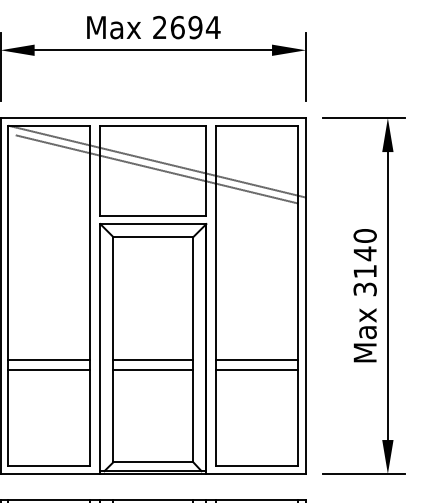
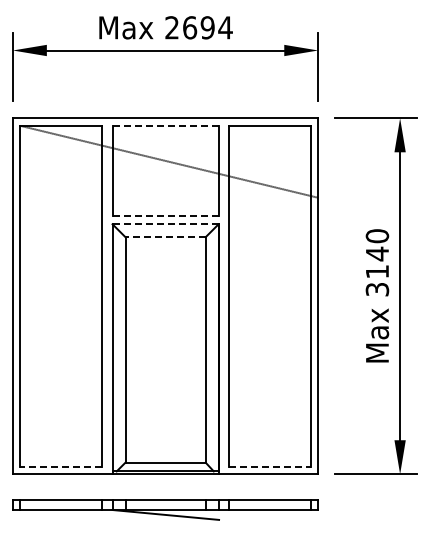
line: (154, 125) -> (166, 125), solid -> dashed
line: (157, 169) -> (169, 169), removed
line: (153, 215) -> (165, 215), solid -> dashed
line: (154, 224) -> (166, 224), solid -> dashed
line: (153, 237) -> (165, 237), solid -> dashed
line: (49, 359) -> (61, 359), removed
line: (153, 359) -> (165, 359), removed
line: (257, 359) -> (269, 359), removed
line: (49, 370) -> (61, 370), removed
line: (153, 370) -> (165, 370), removed
line: (257, 370) -> (269, 370), removed
line: (48, 466) -> (60, 466), solid -> dashed
line: (258, 466) -> (270, 466), solid -> dashed

